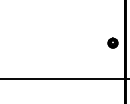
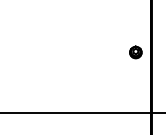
part: (112, 43) -> (135, 52), moved

